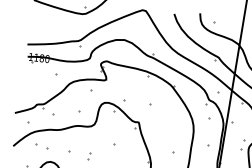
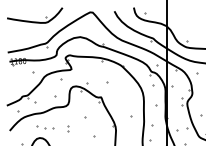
part: (42, 146) -> (41, 127), moved

